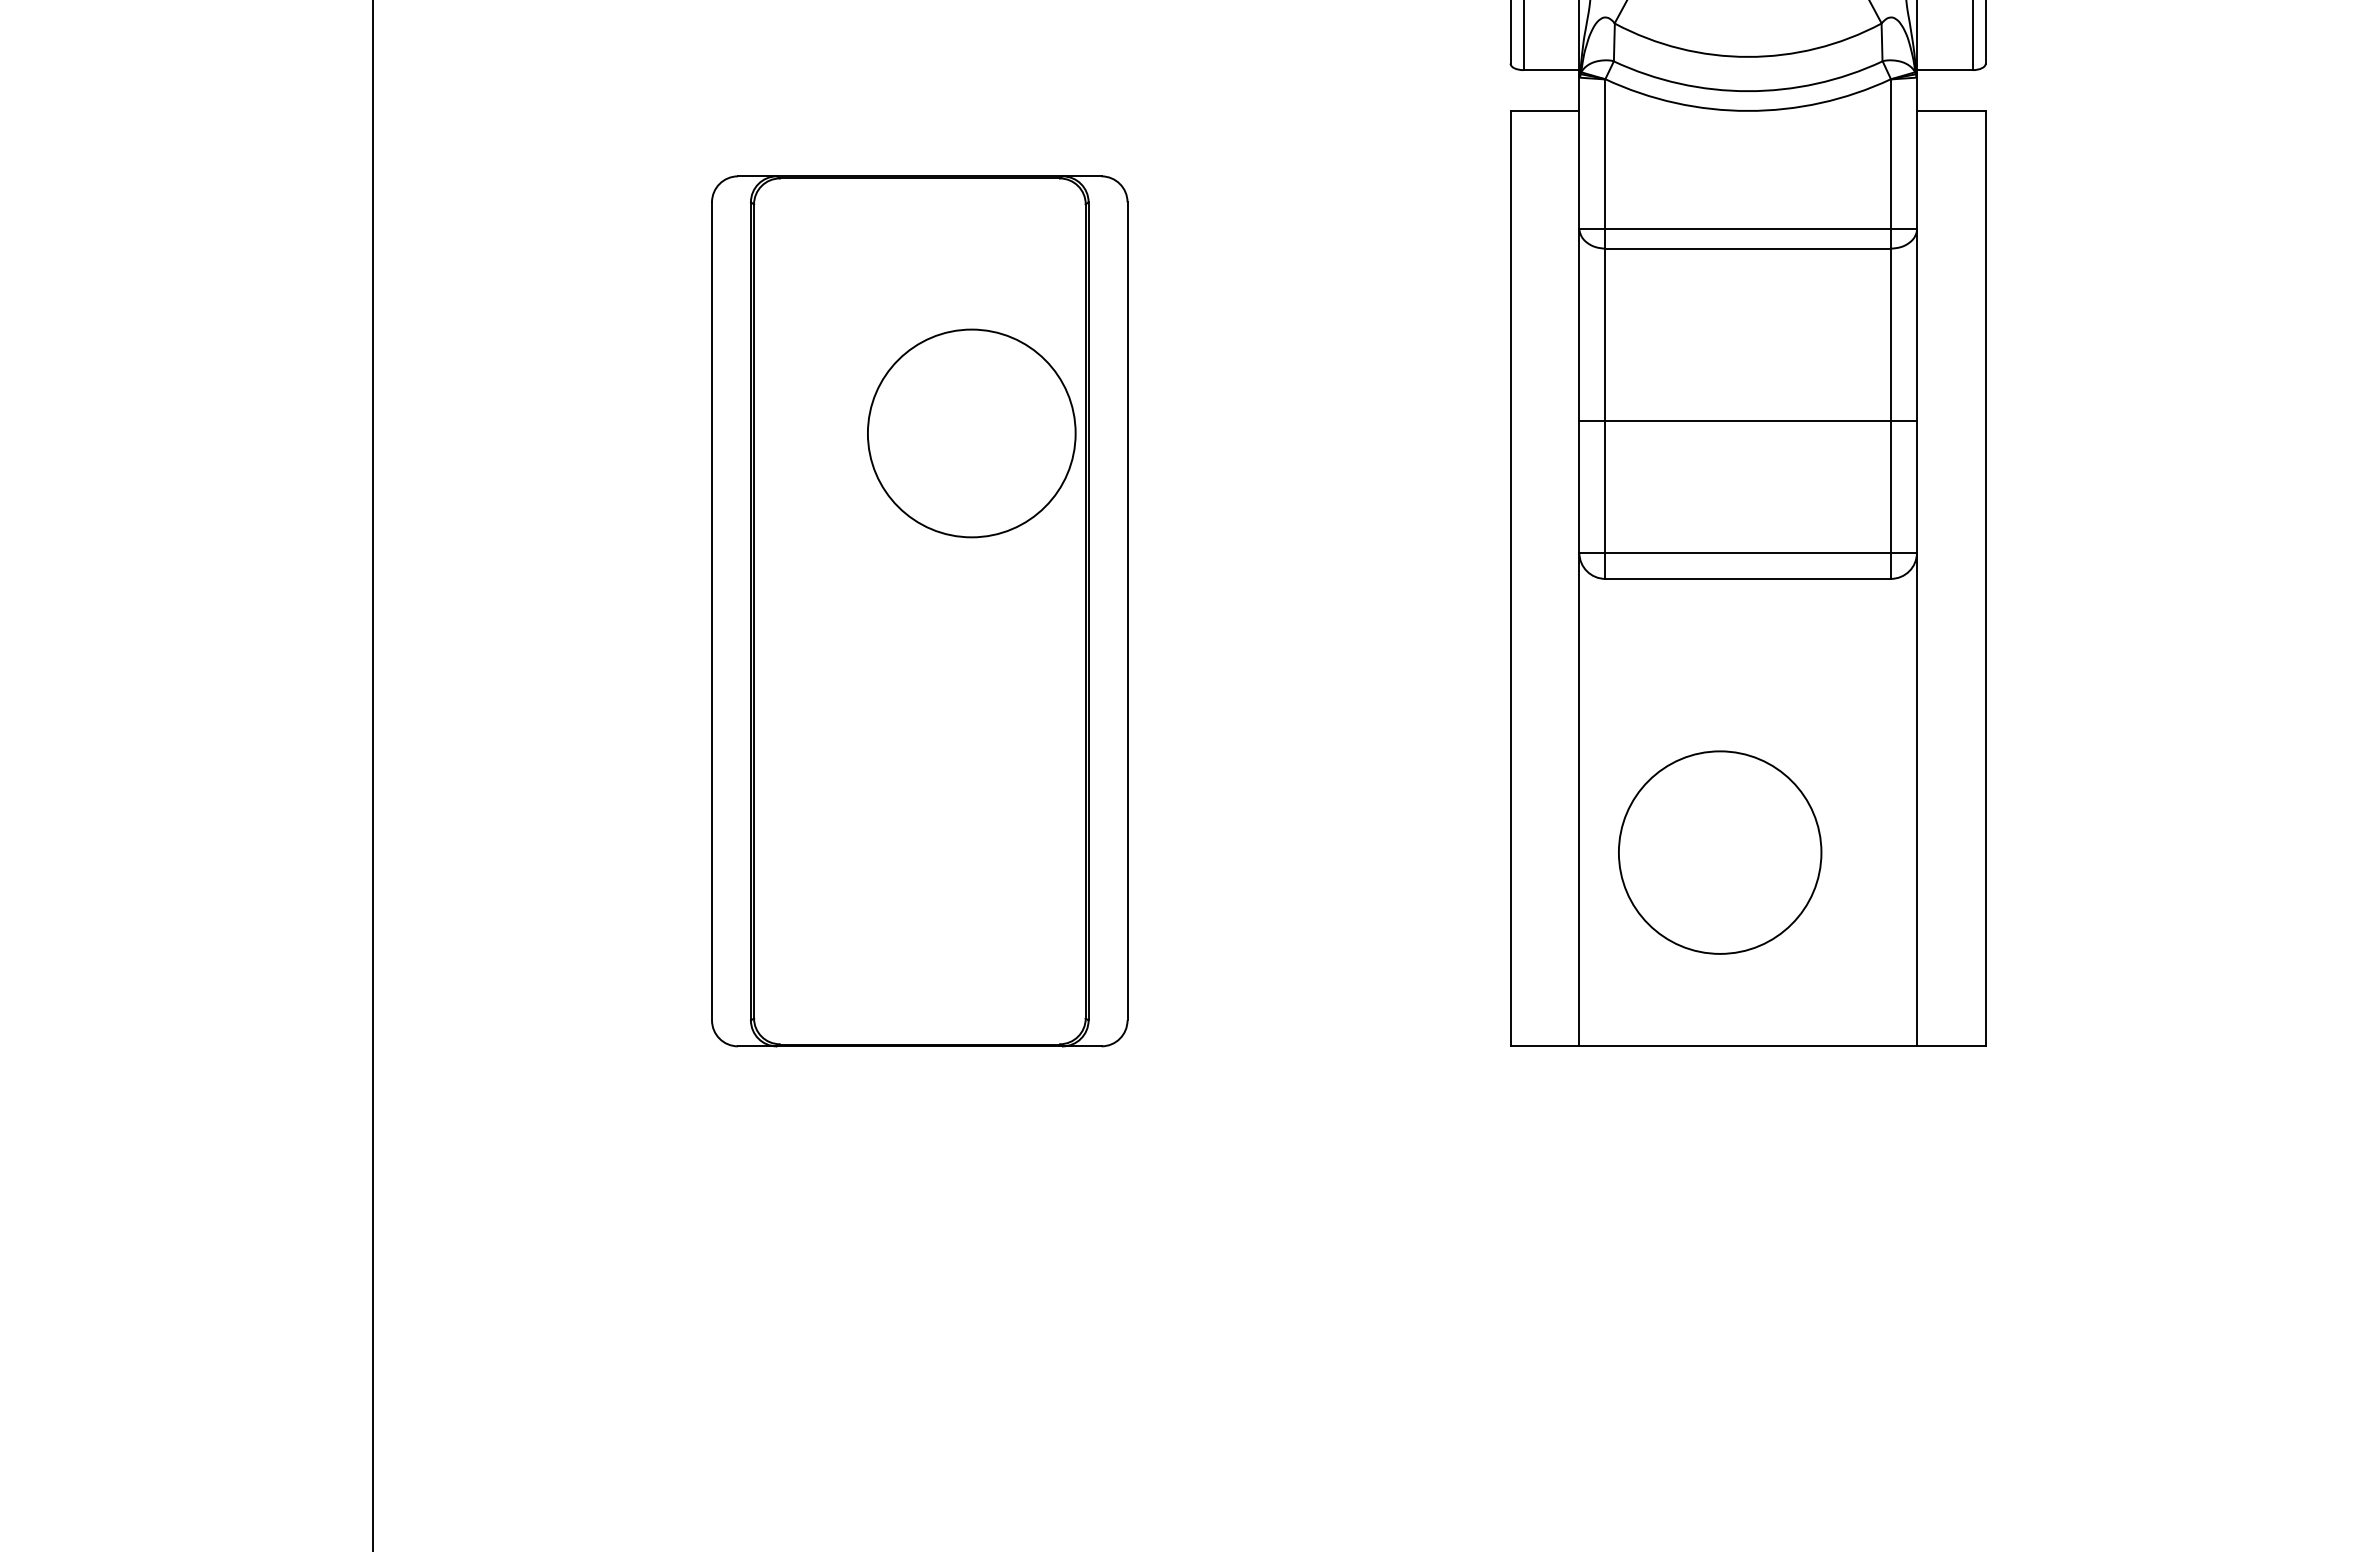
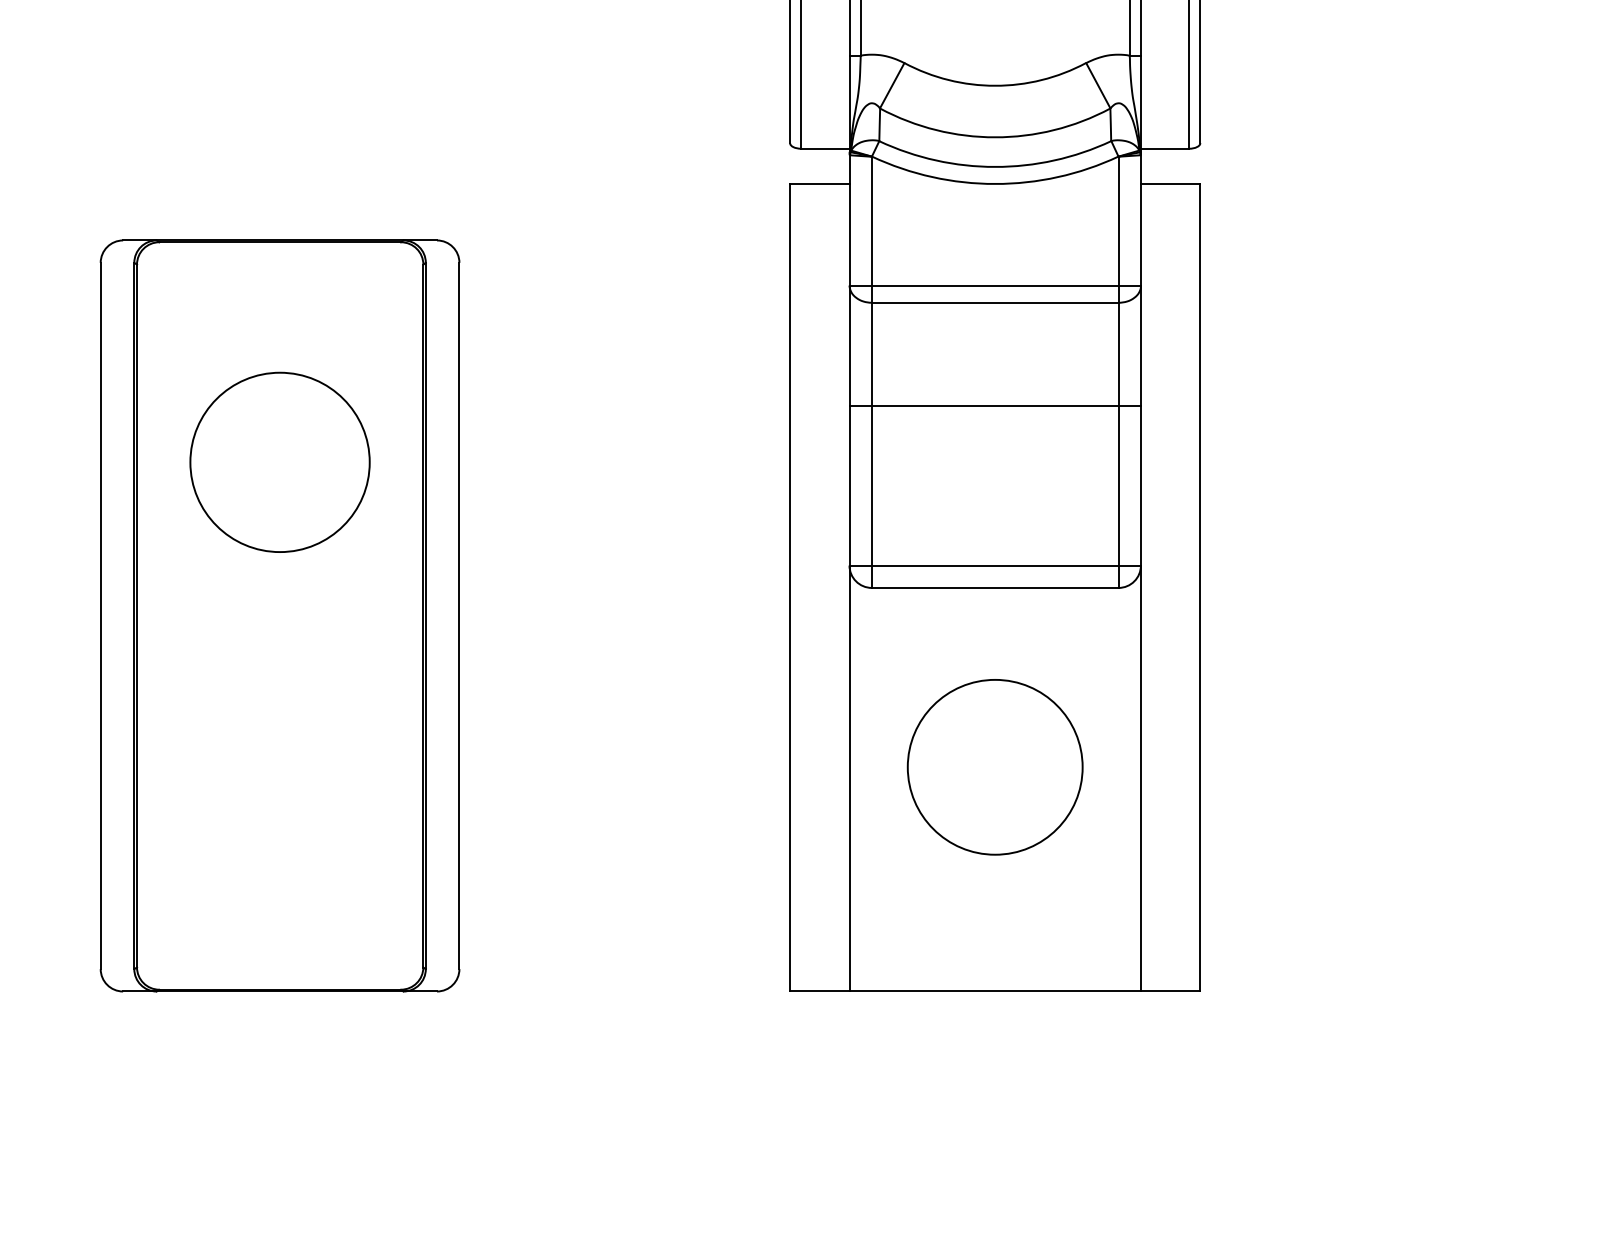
line: (1747, 421) -> (994, 406), moved
circle: (971, 433) -> (279, 462), moved
circle: (1720, 852) -> (995, 767), moved

